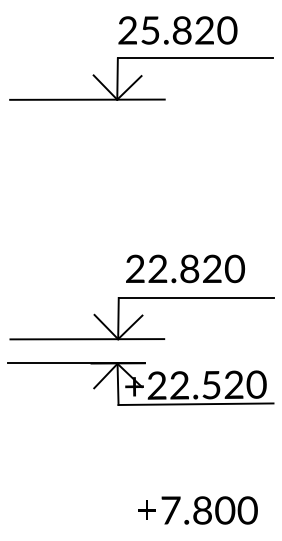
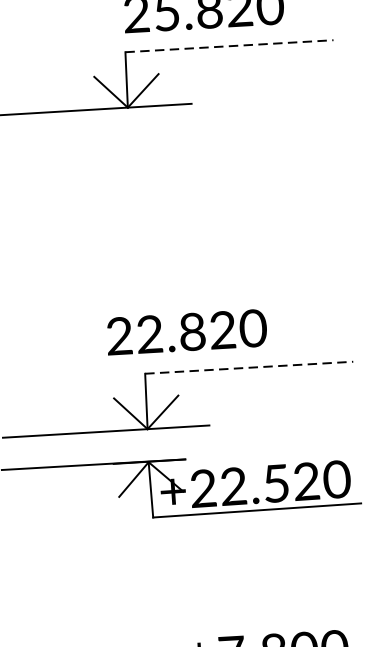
line: (195, 58) -> (229, 46), solid -> dashed
text: (185, 268) -> (186, 331), moved
line: (196, 297) -> (249, 367), solid -> dashed

